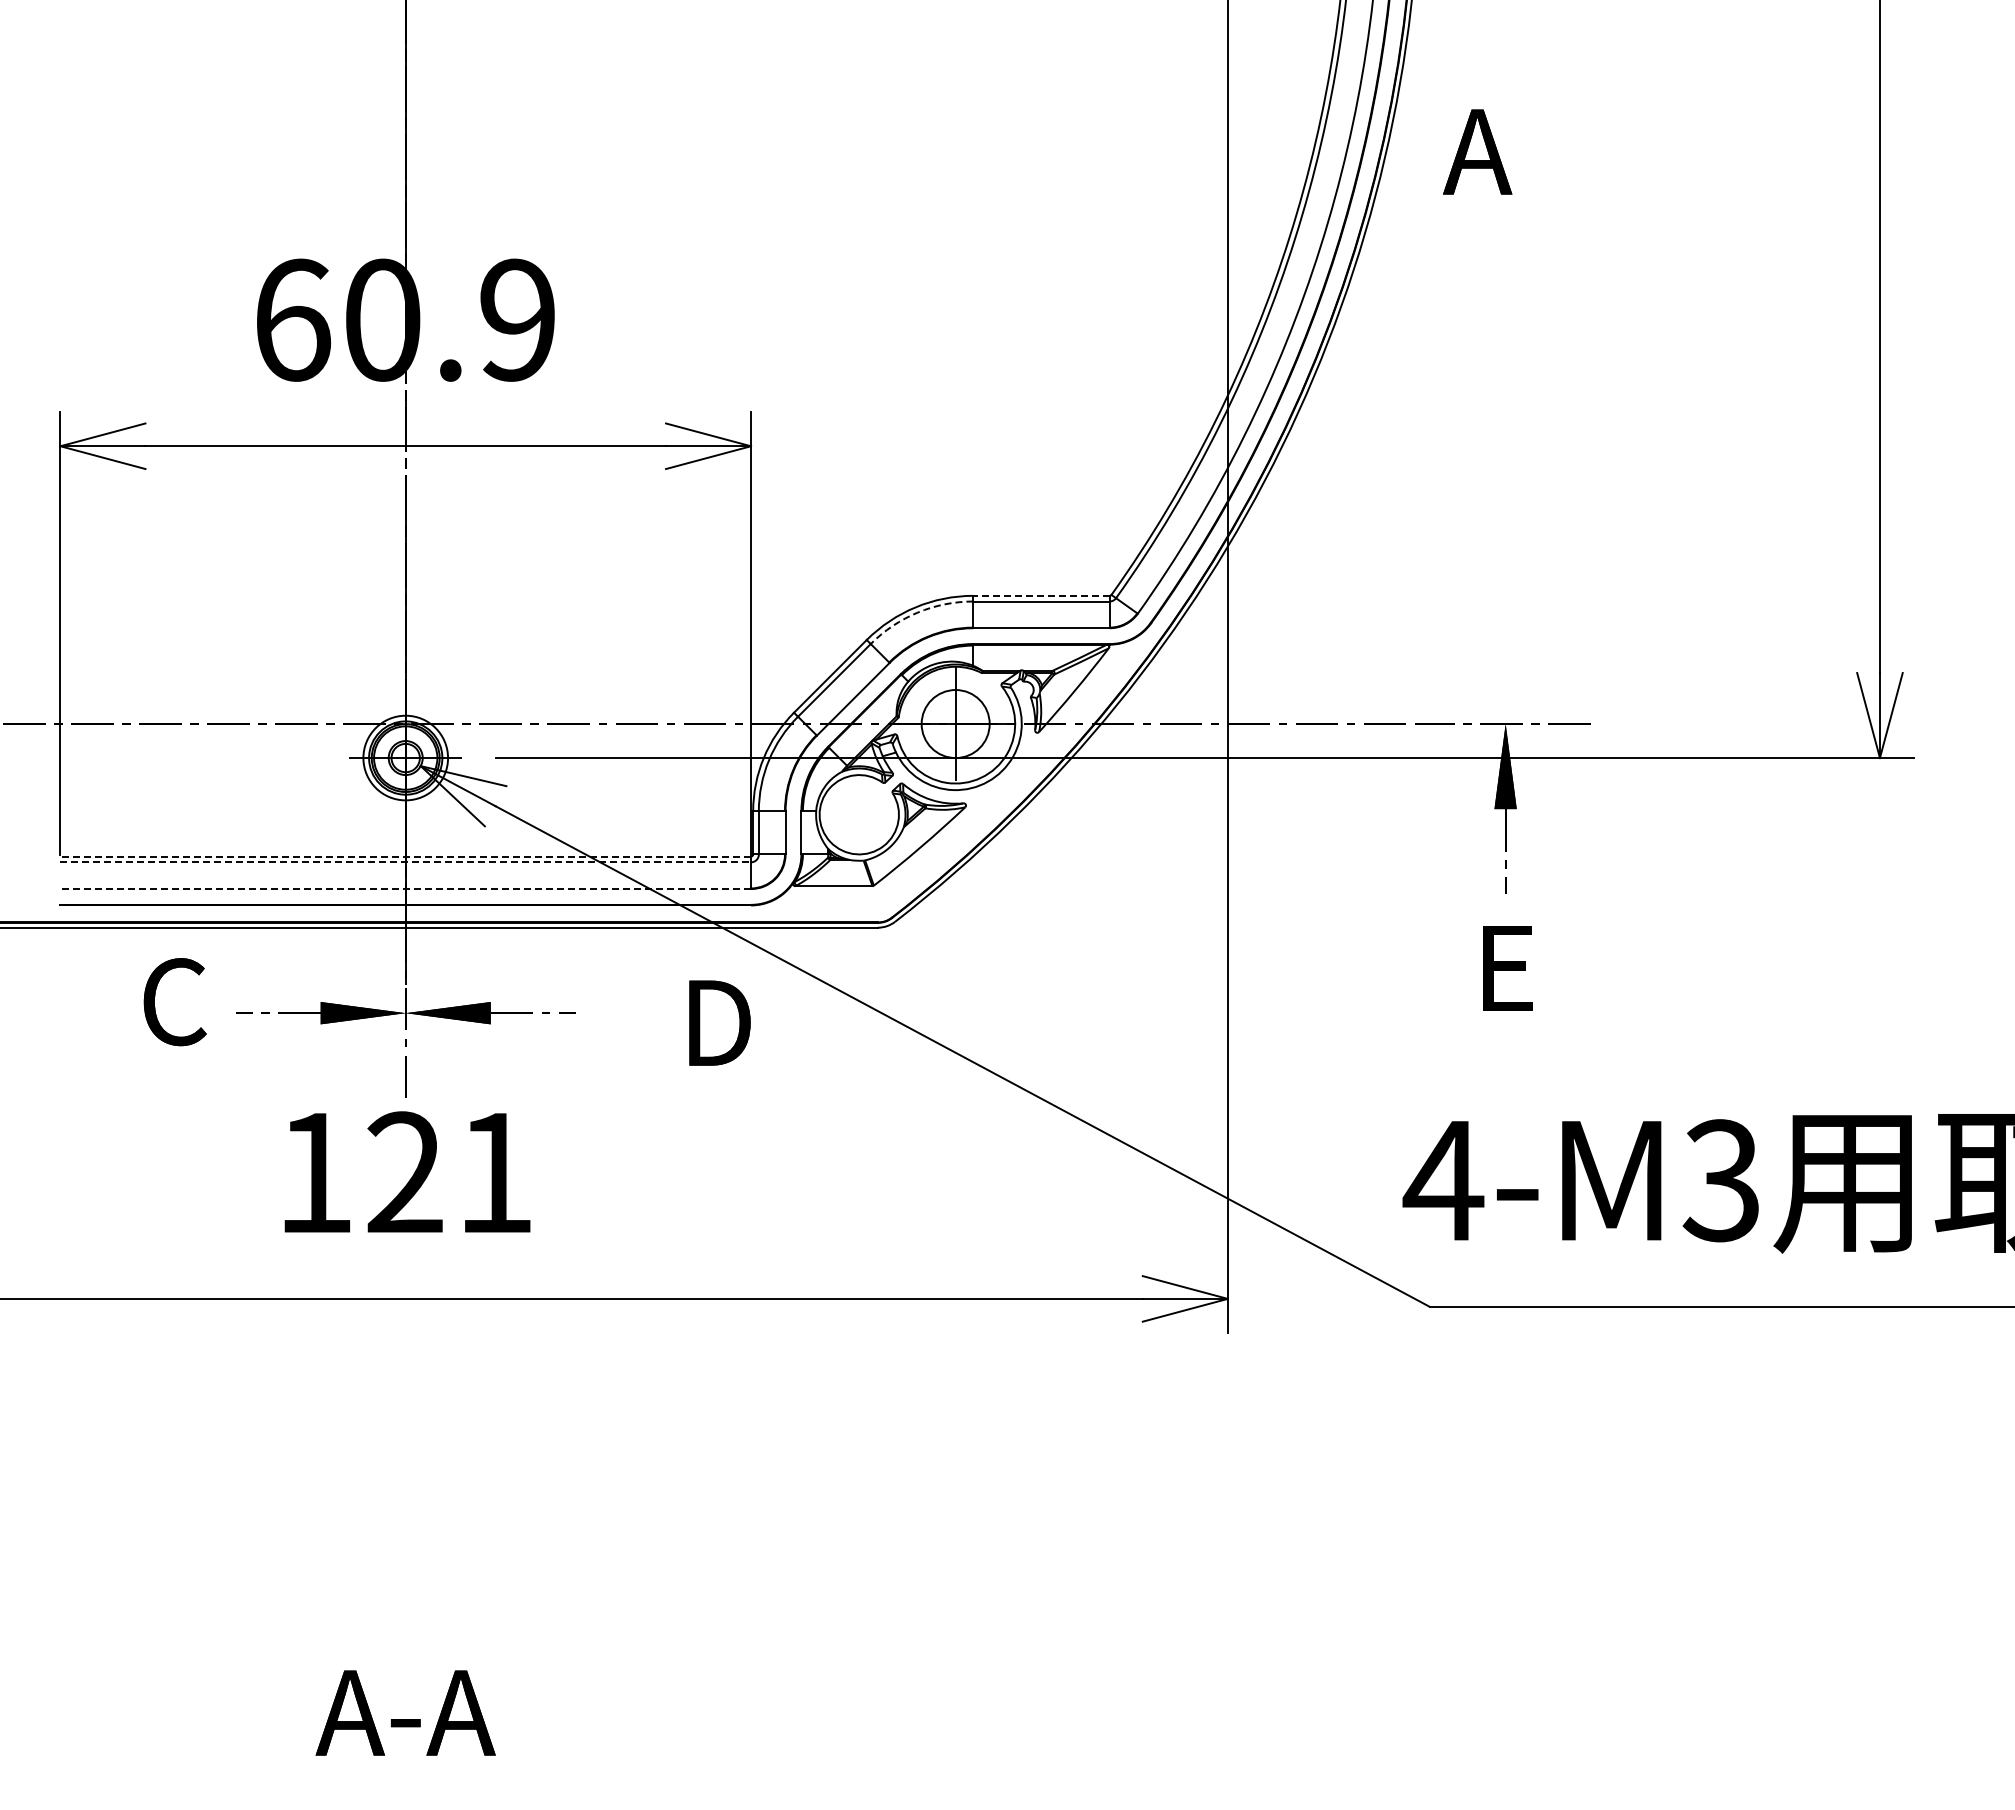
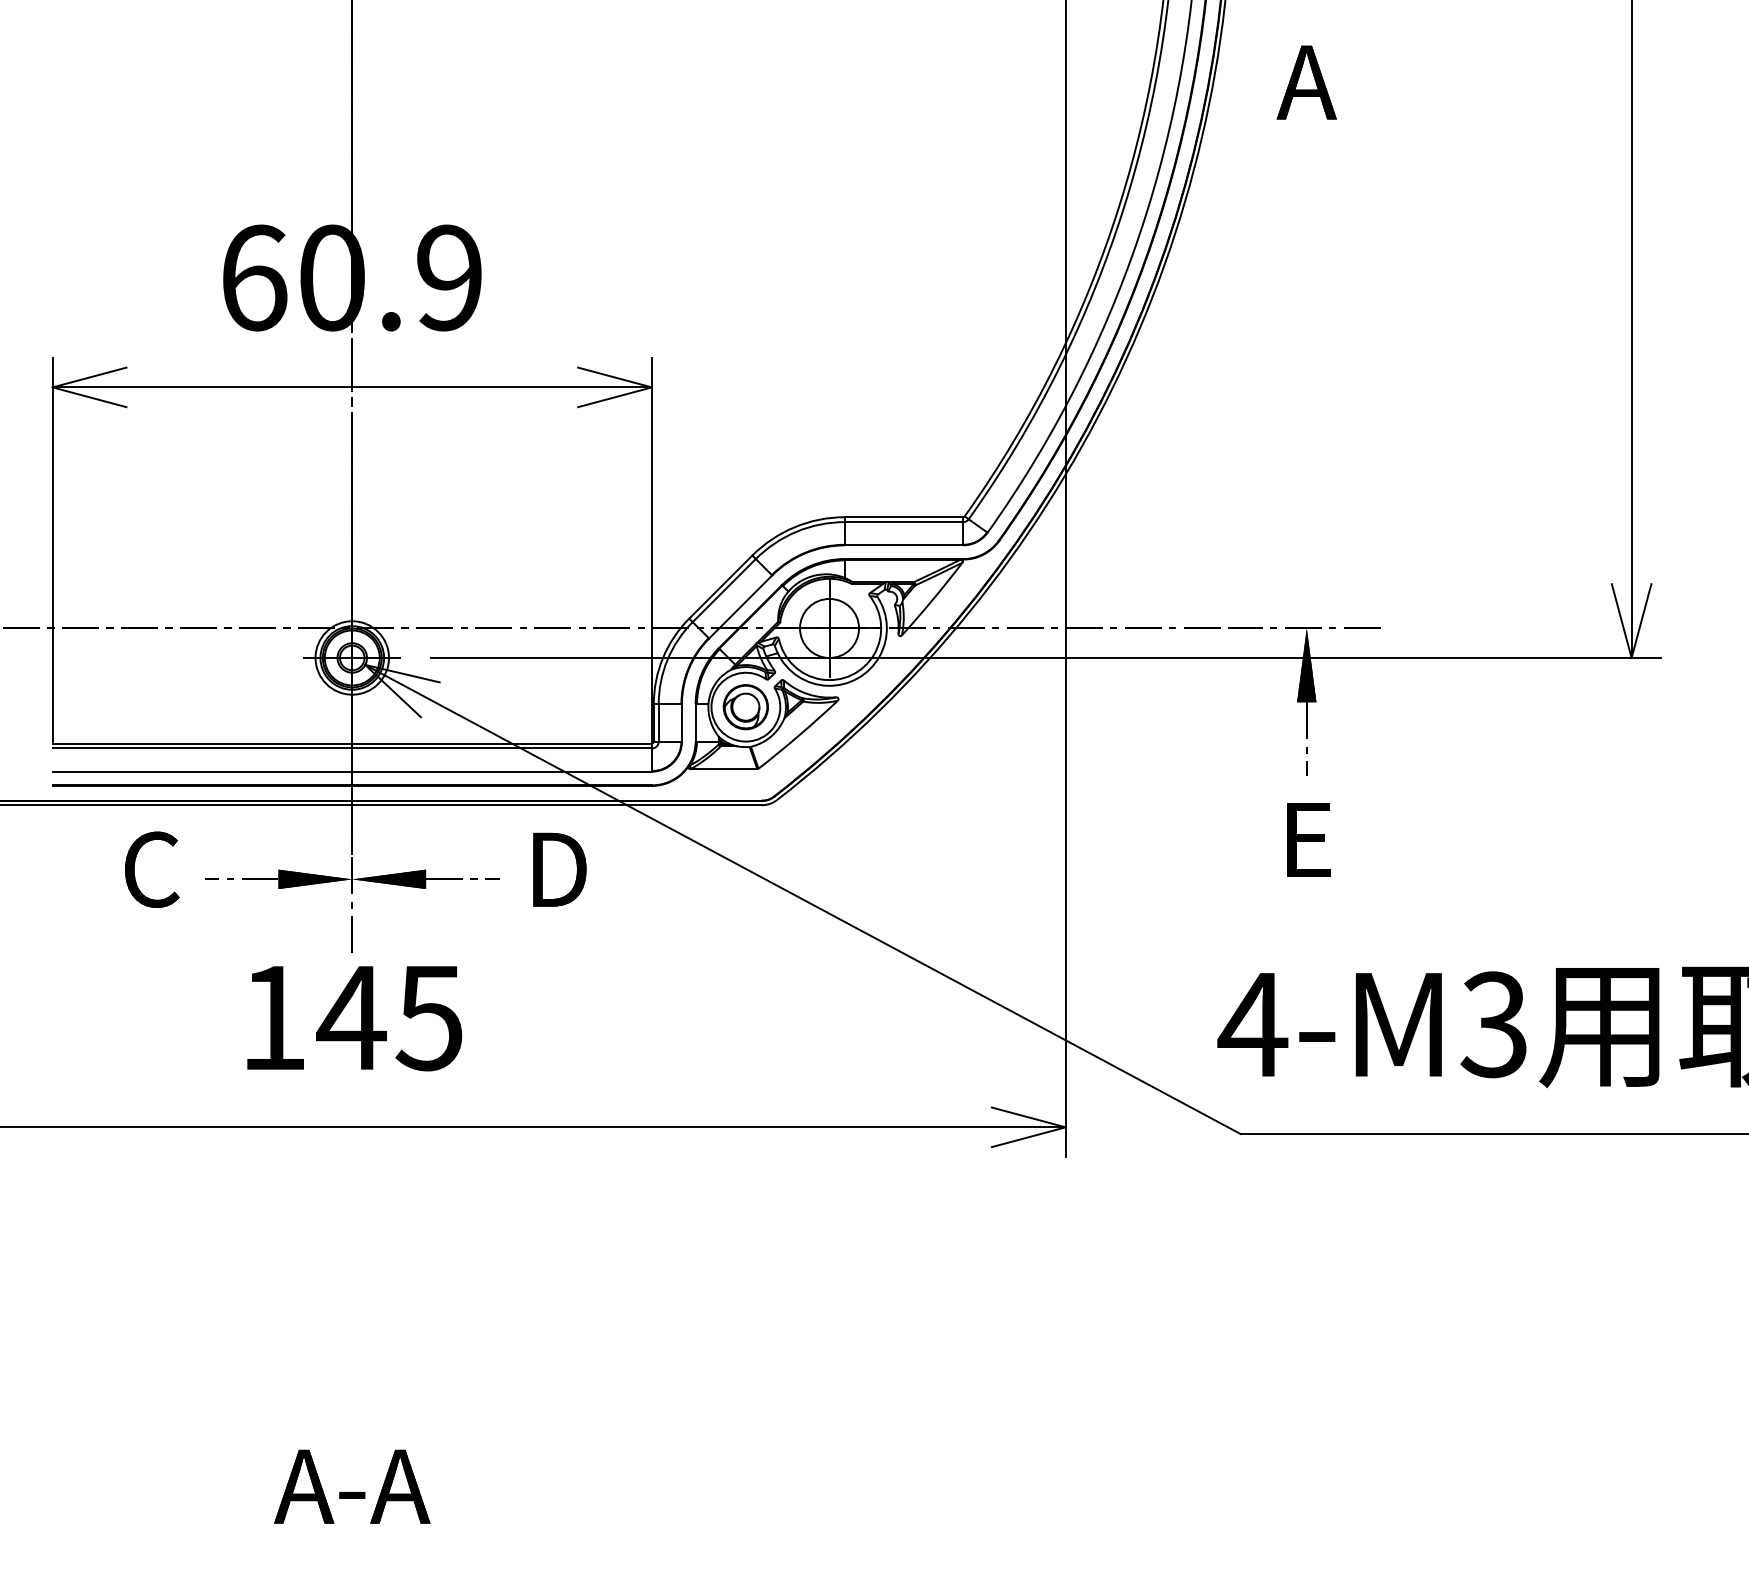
text: (1477, 151) -> (1306, 82), moved
line: (1041, 595) -> (904, 516), dashed -> solid
arc: (917, 612) -> (796, 531), dashed -> solid
part: (858, 814) -> (745, 706), added
line: (405, 856) -> (352, 743), dashed -> solid
line: (406, 862) -> (352, 748), dashed -> solid
line: (405, 889) -> (352, 772), dashed -> solid
text: (719, 1022) -> (559, 869), moved
text: (448, 1172) -> (389, 1017), 121 -> 145

